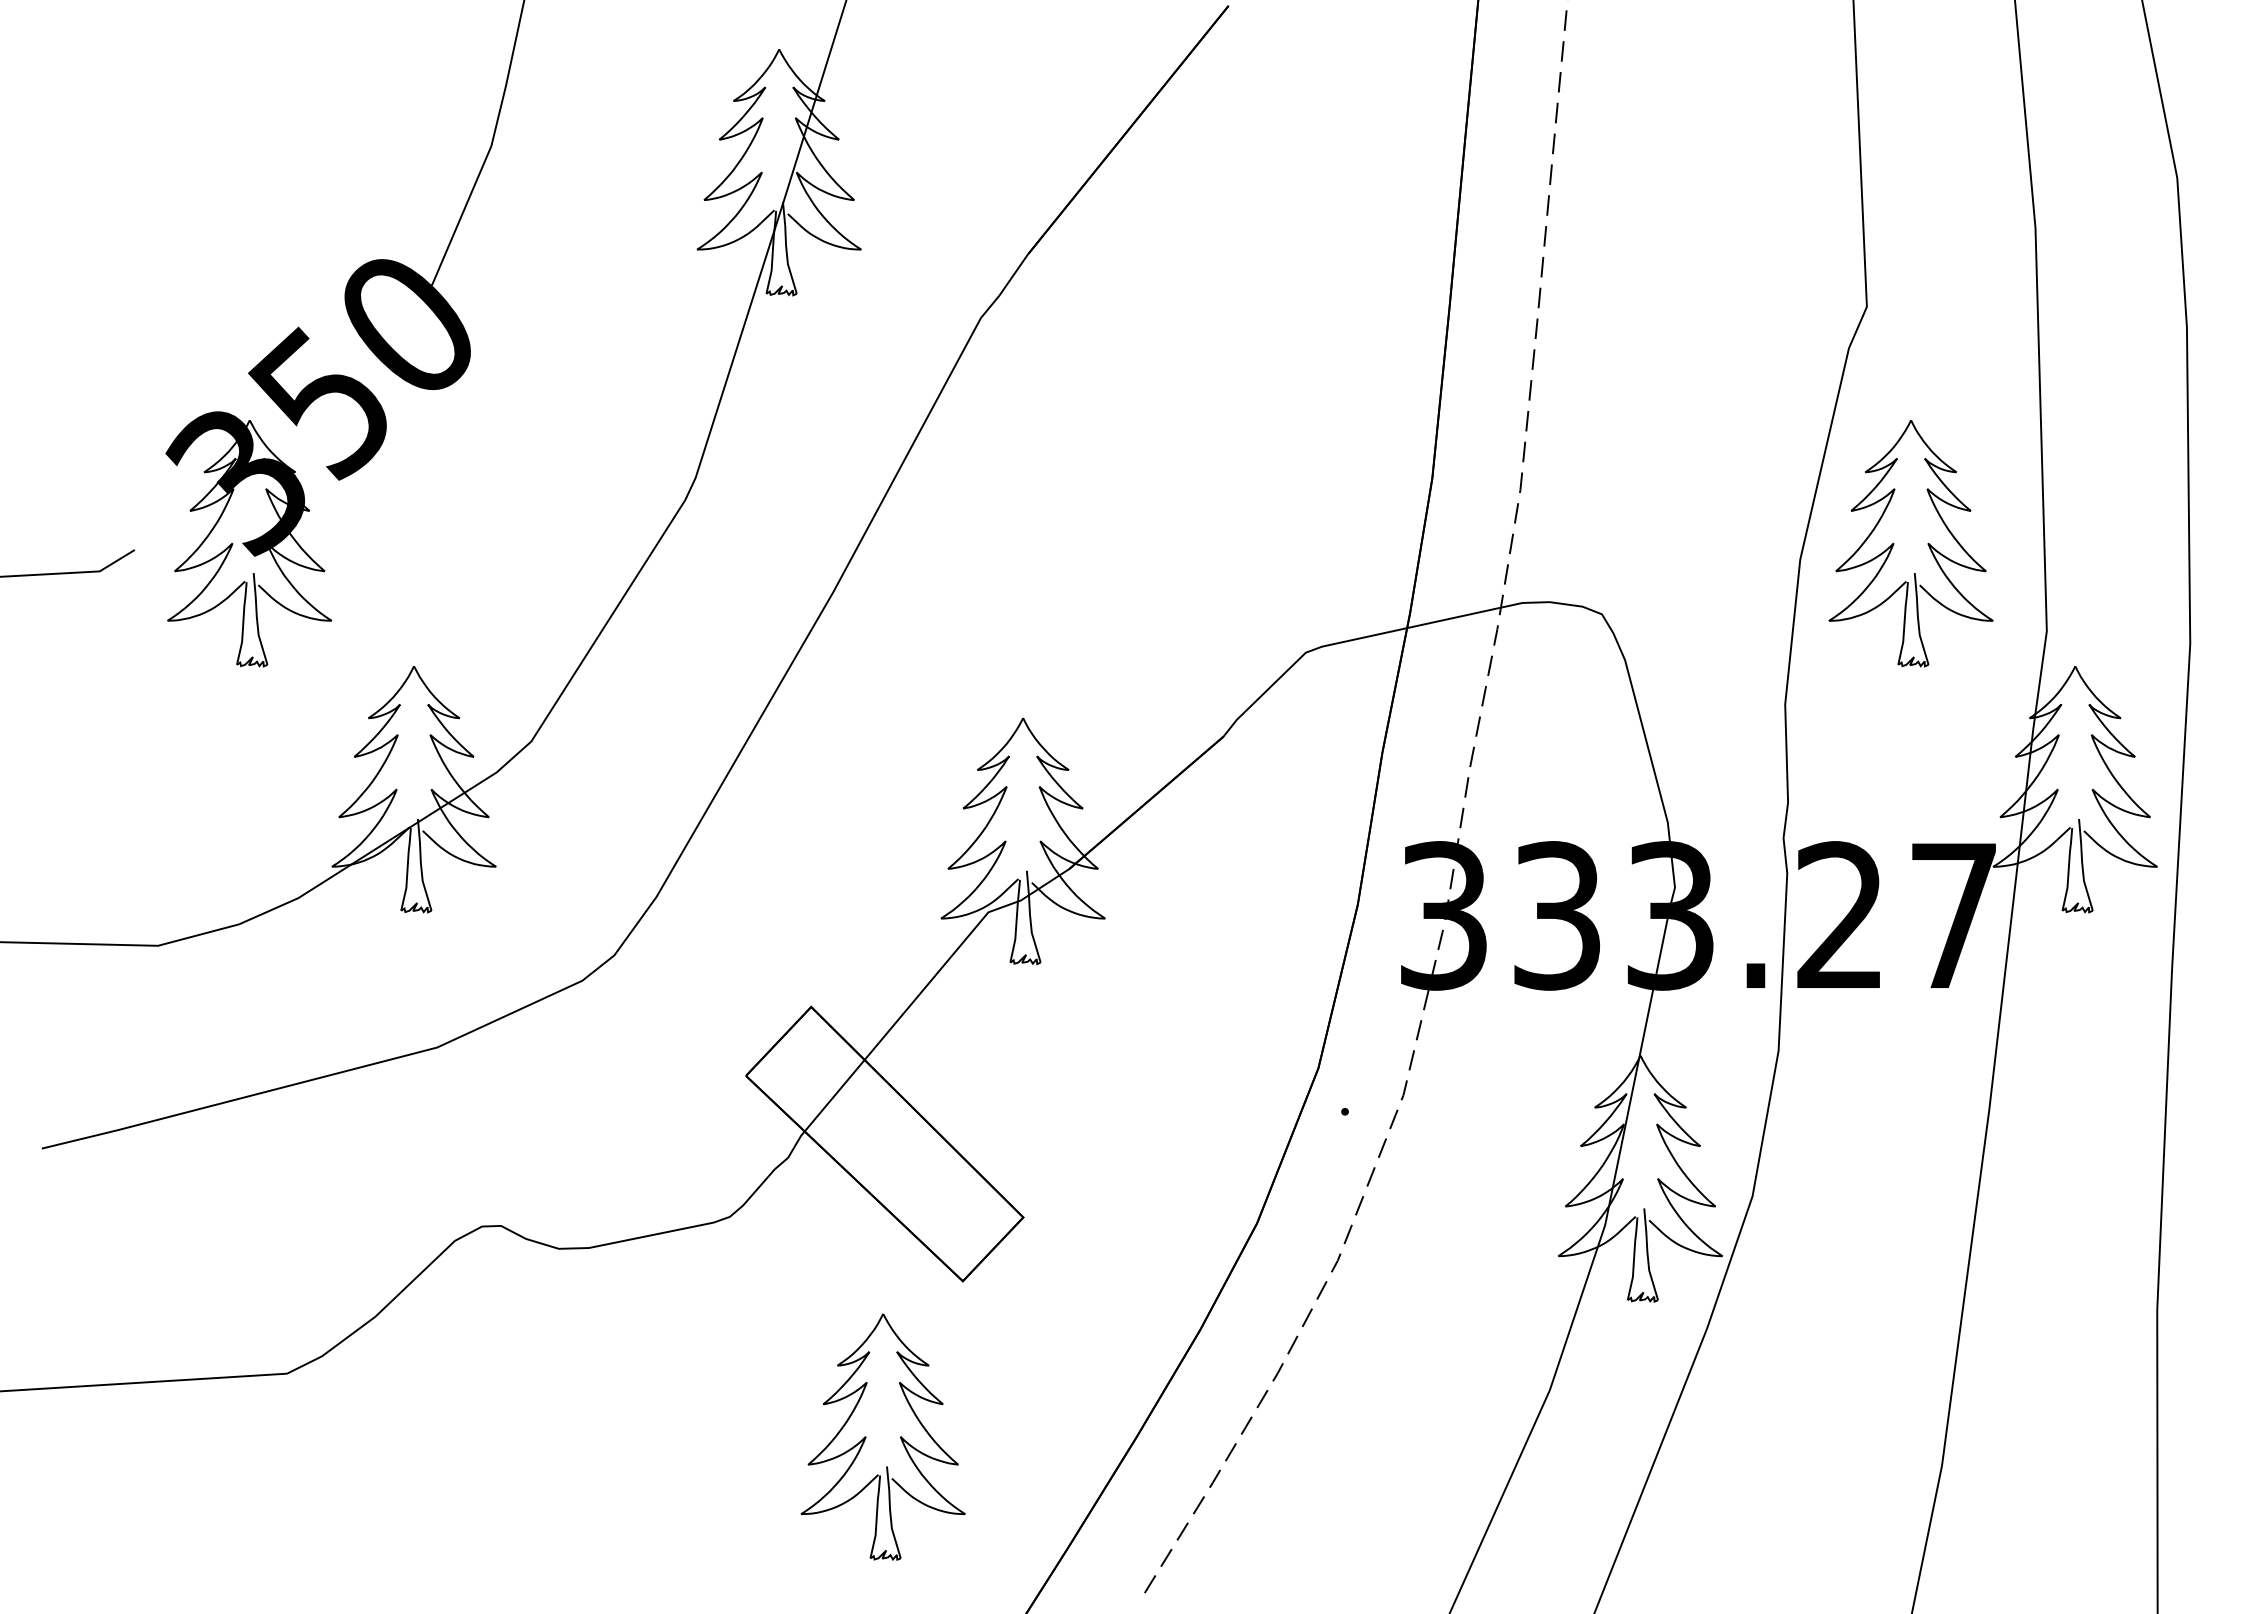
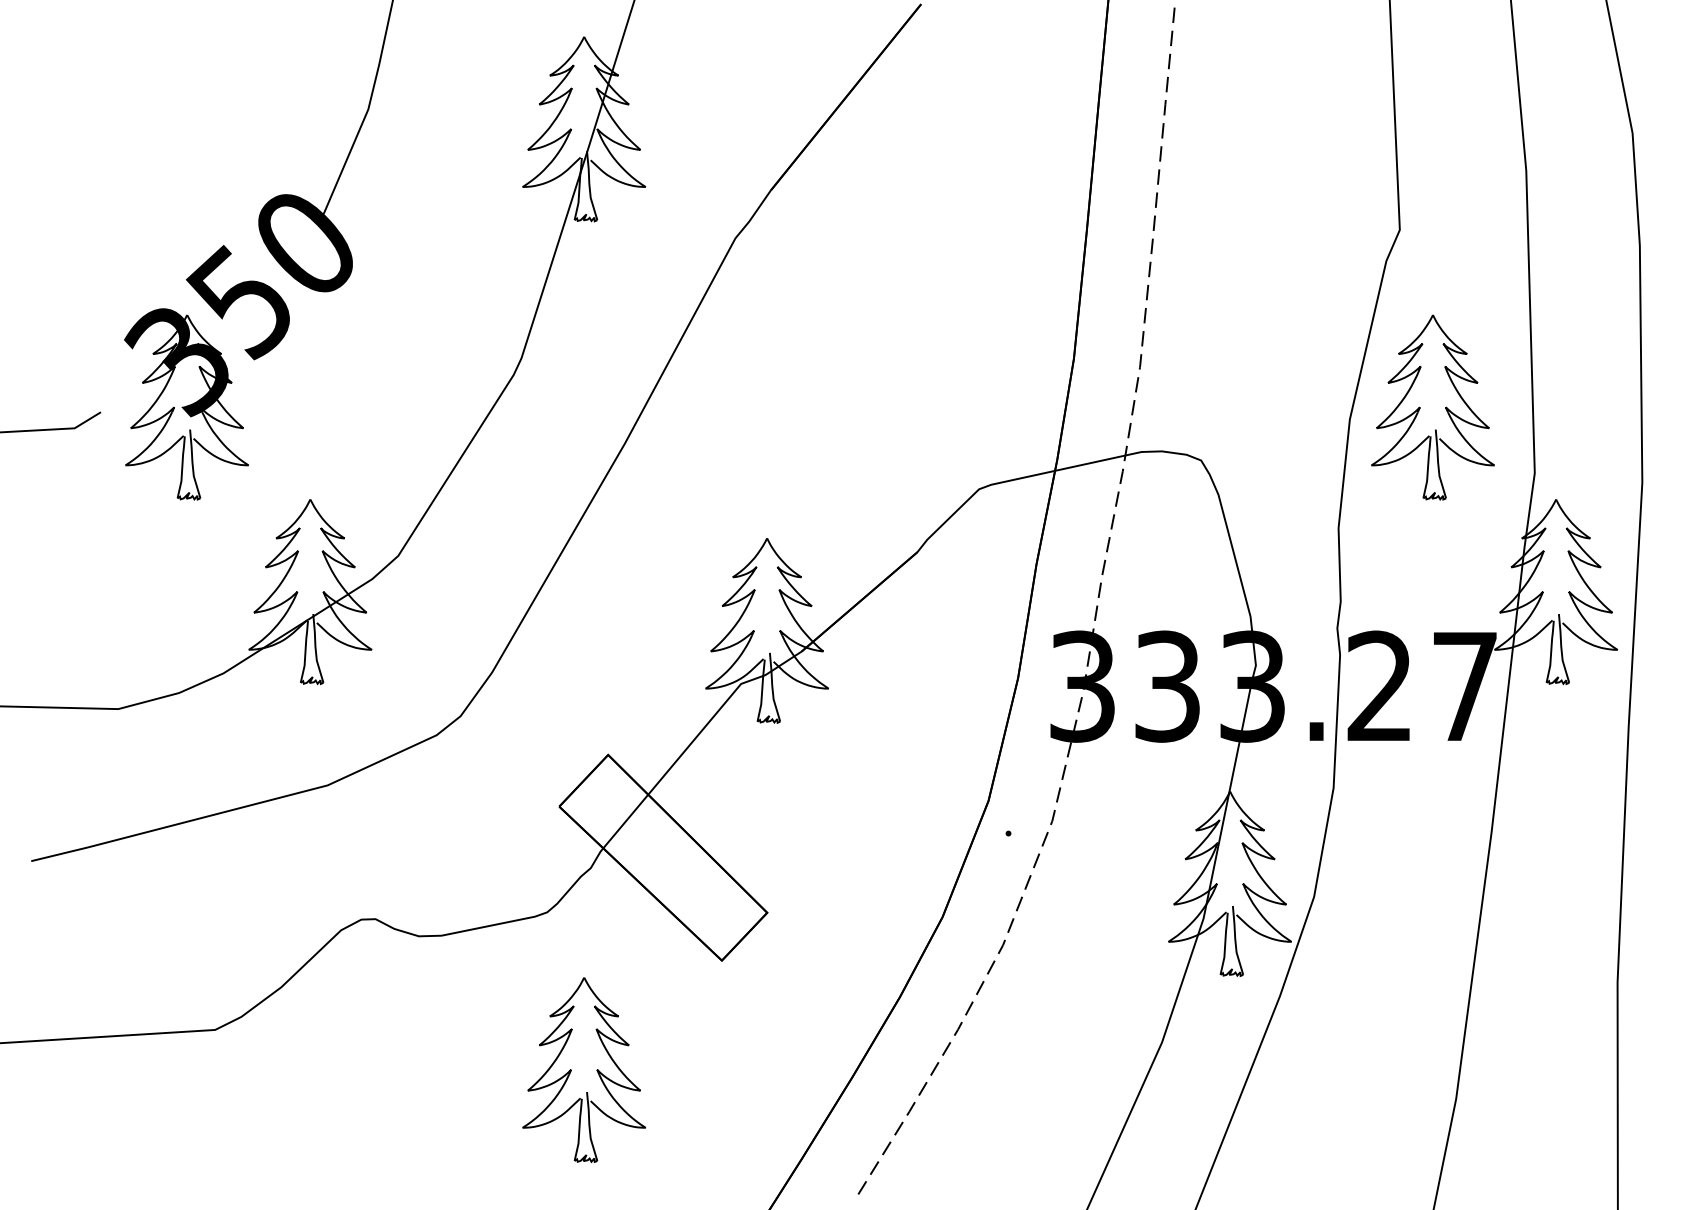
part: (866, 1436) -> (571, 1069), moved

